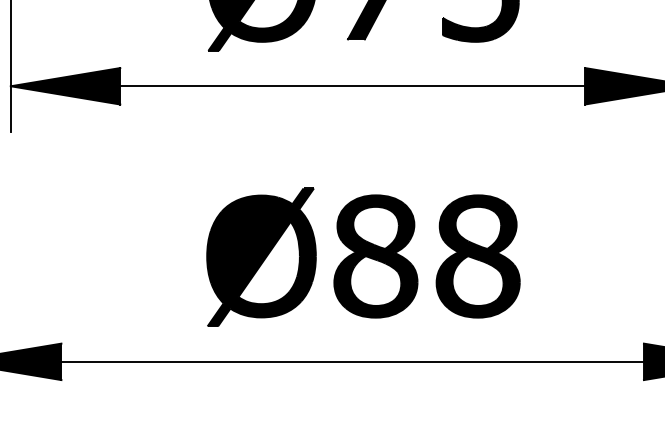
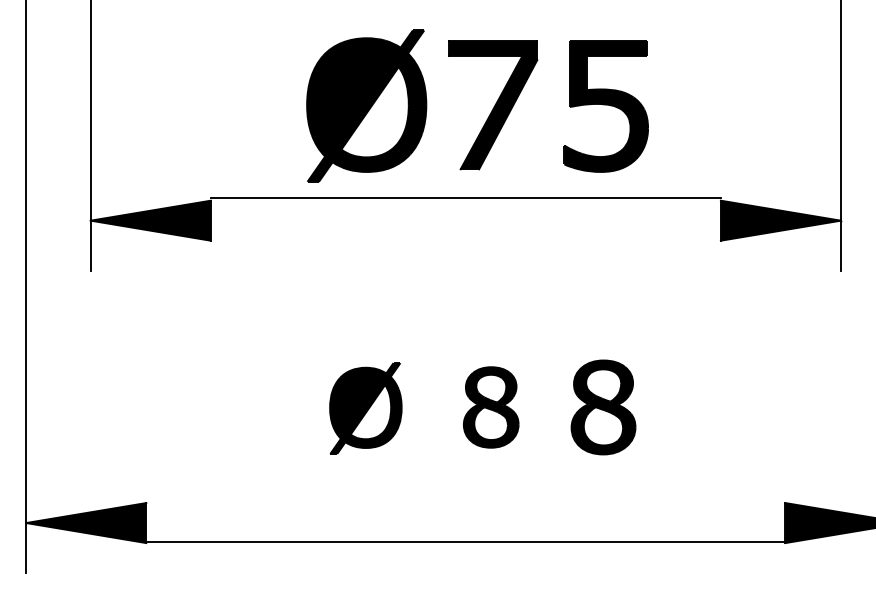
line: (352, 86) -> (465, 197), moved
part: (375, 256) -> (490, 407), size x0.6
part: (478, 256) -> (603, 407), size x0.7
part: (261, 257) -> (365, 408), size x0.6
line: (352, 362) -> (465, 542), moved

